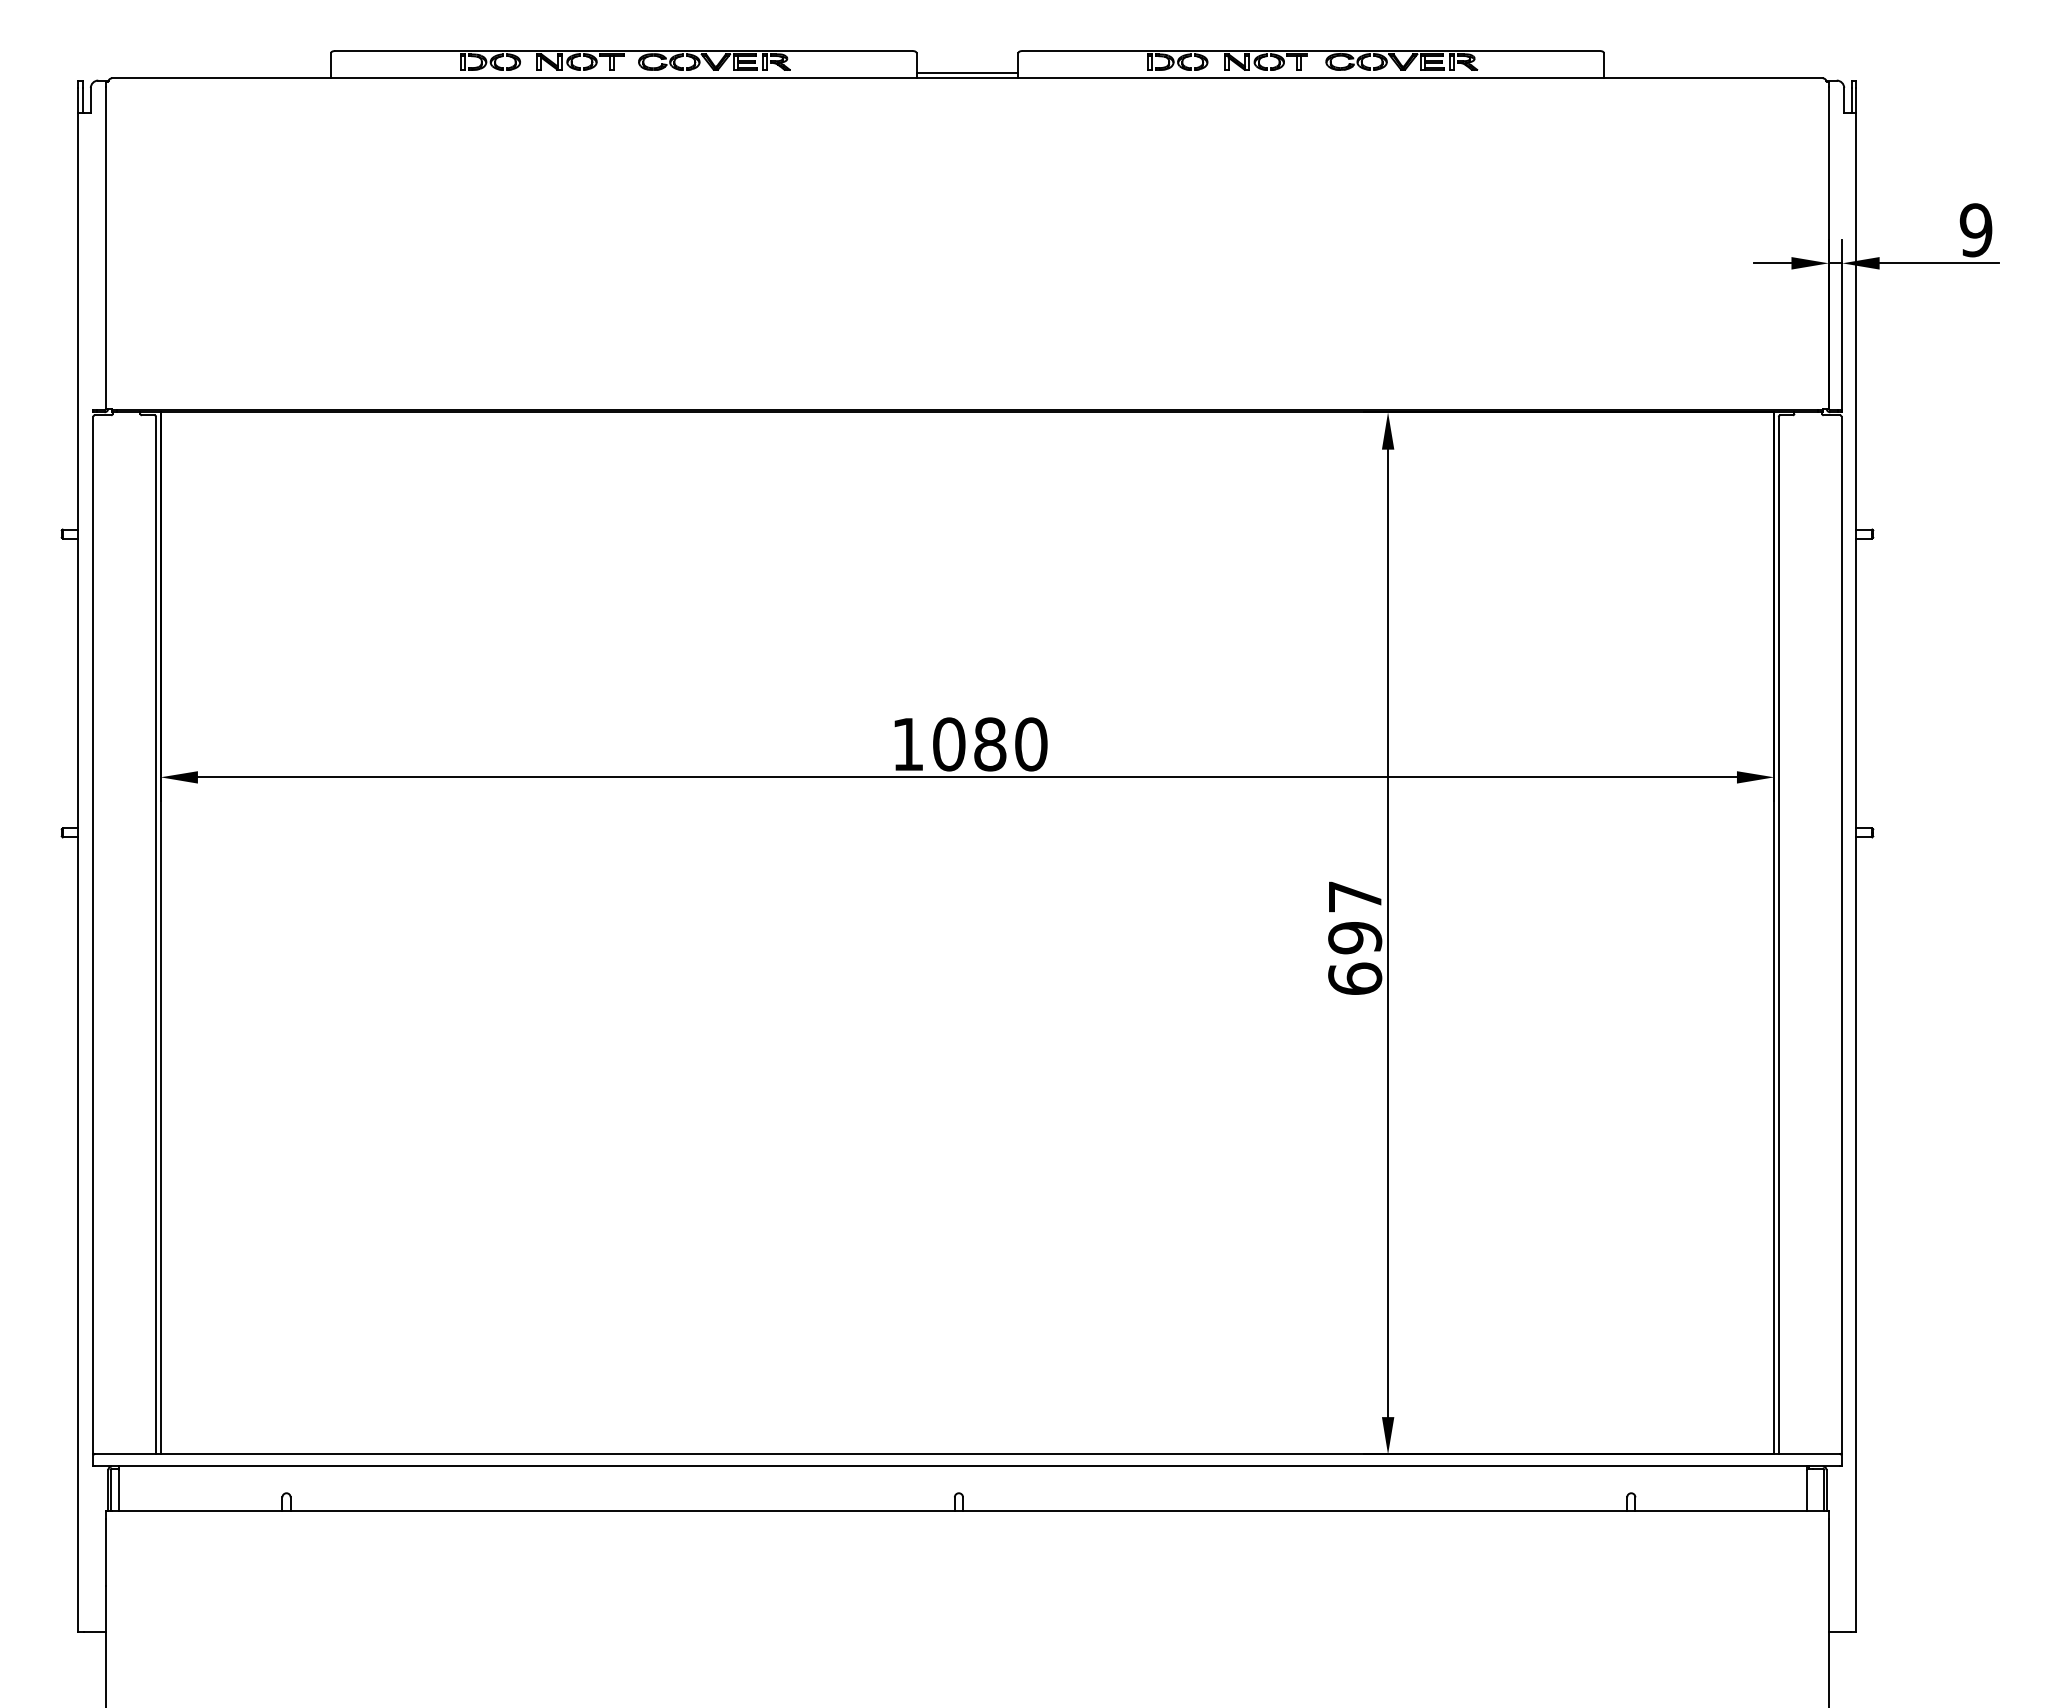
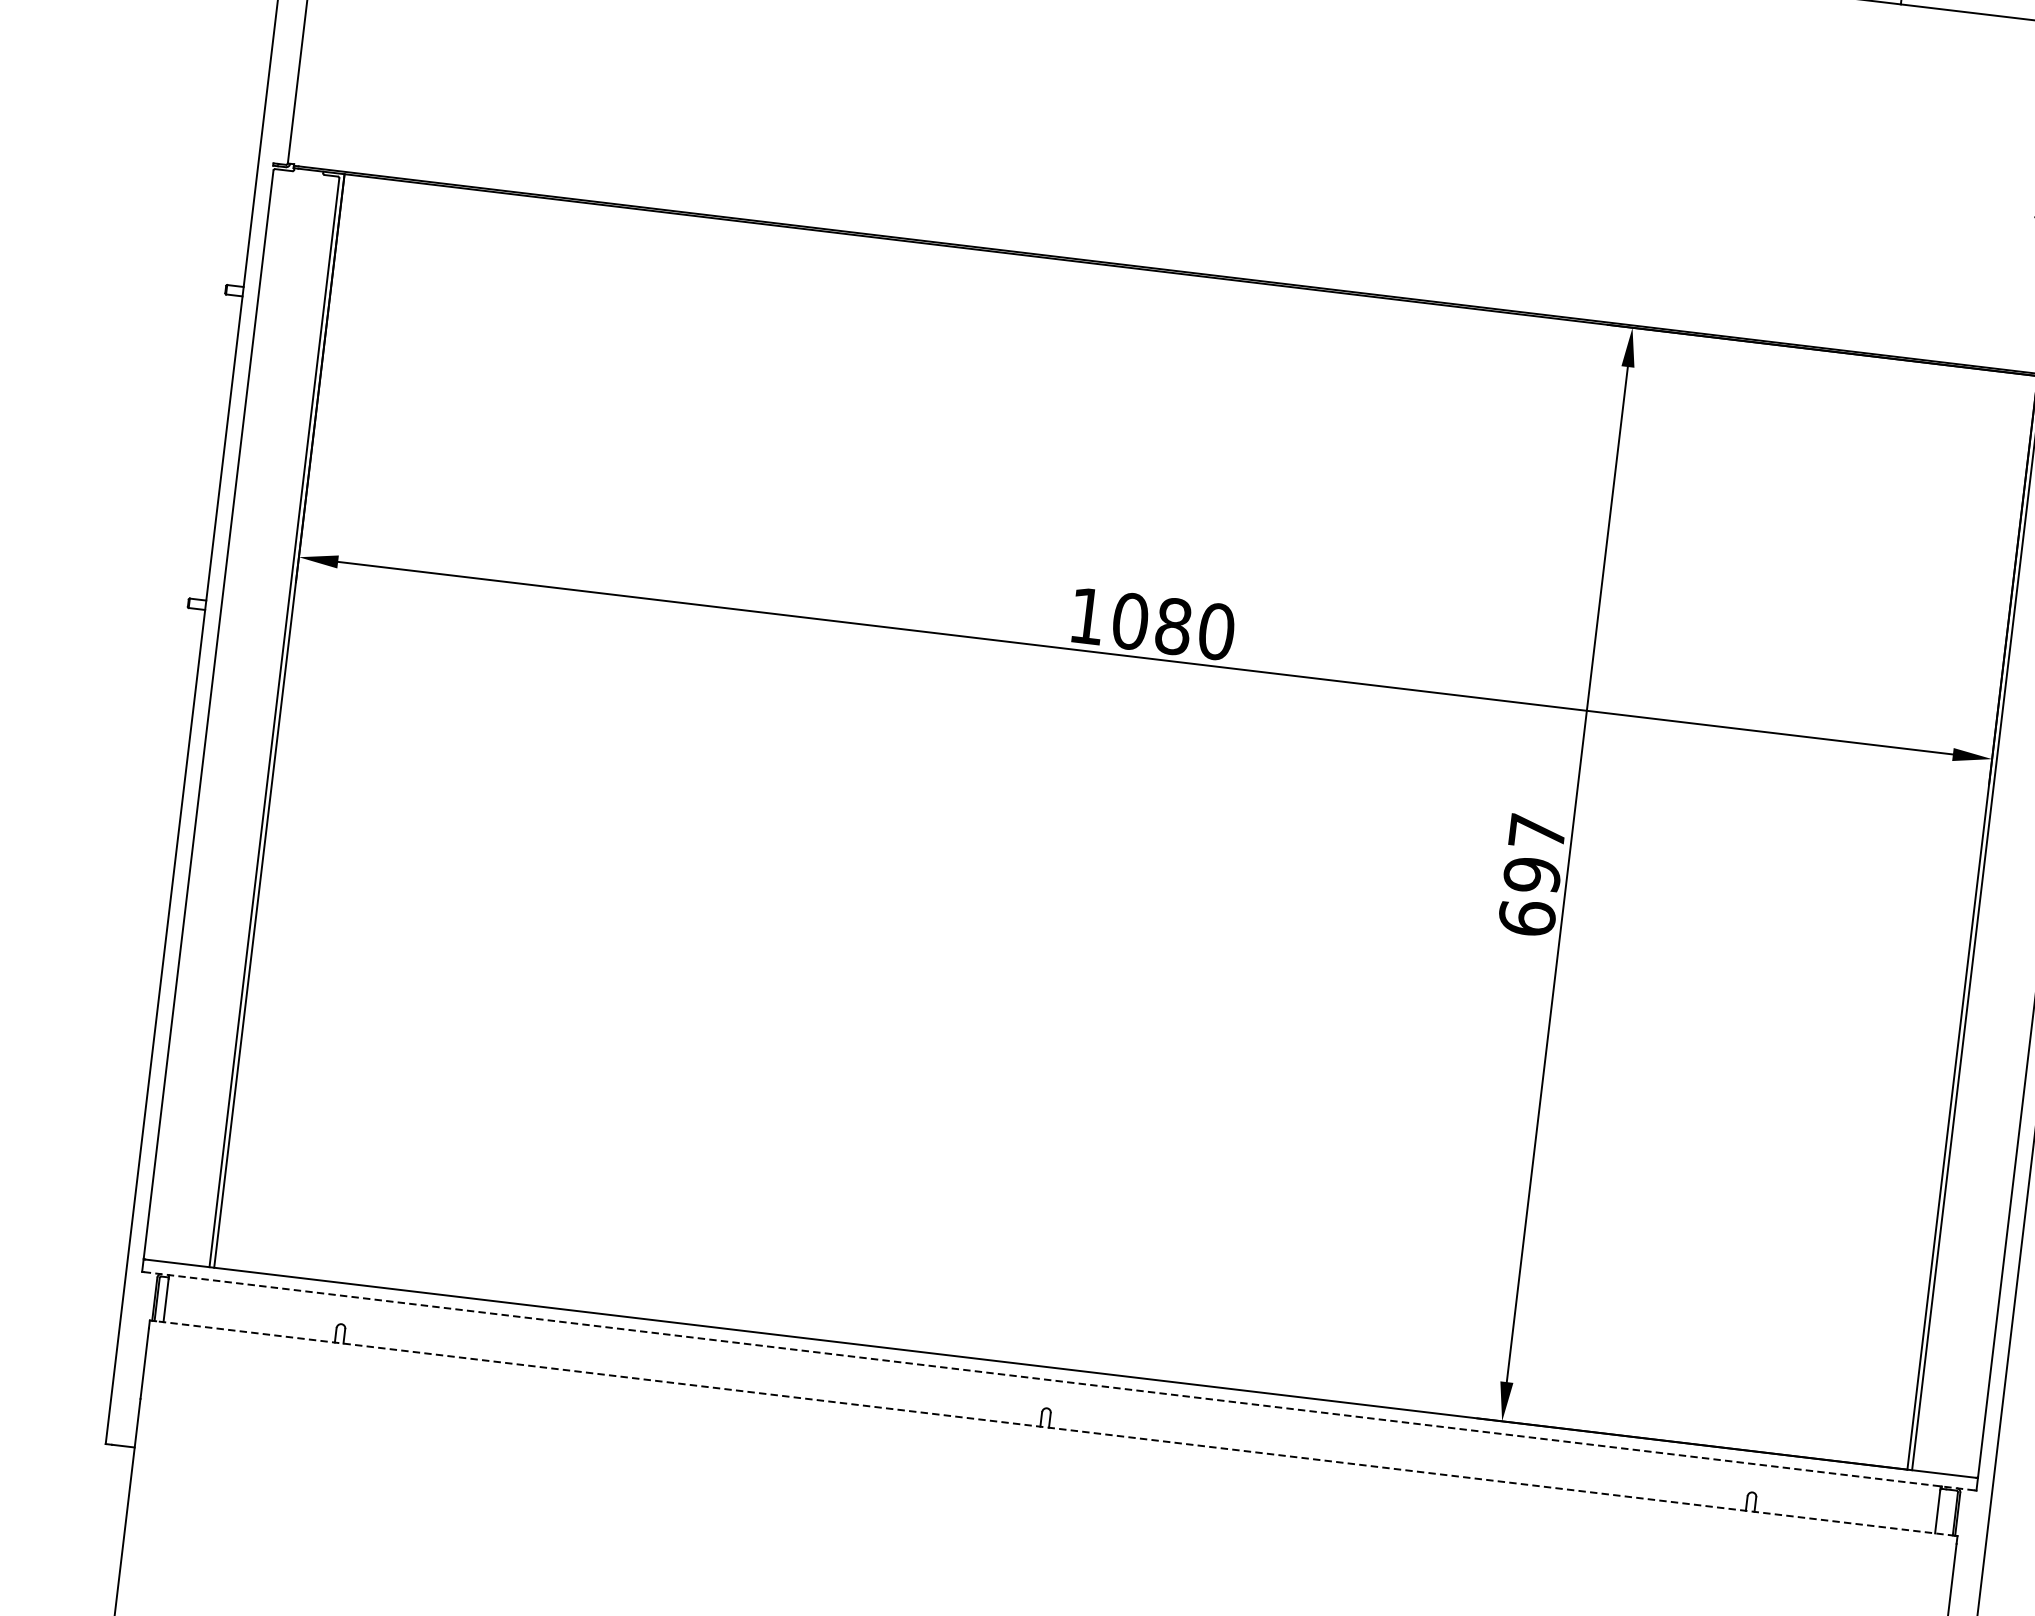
line: (967, 1466) -> (1059, 1381), solid -> dashed
line: (968, 1511) -> (1054, 1428), solid -> dashed

